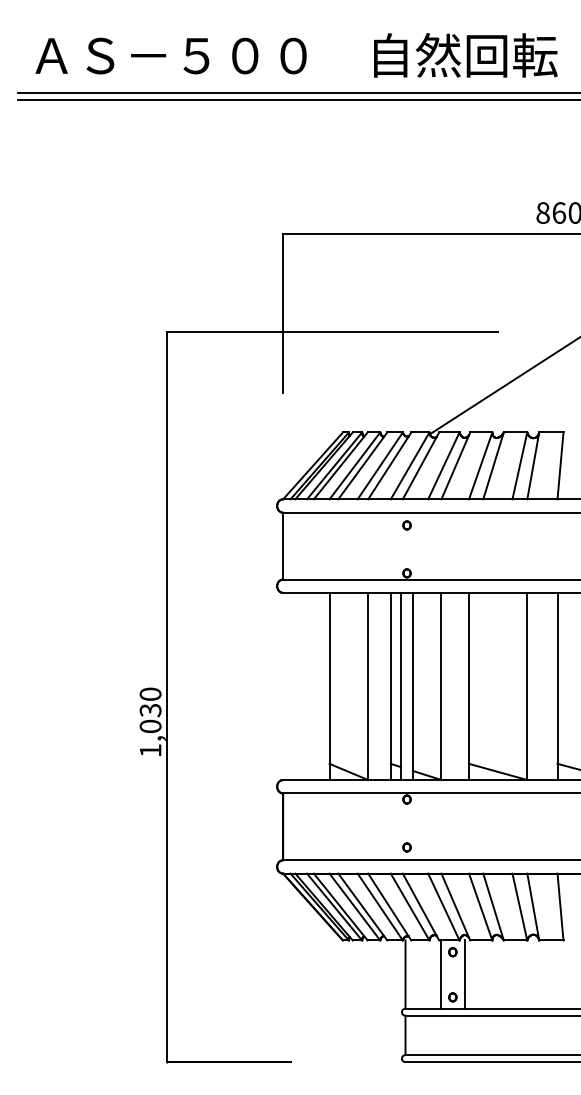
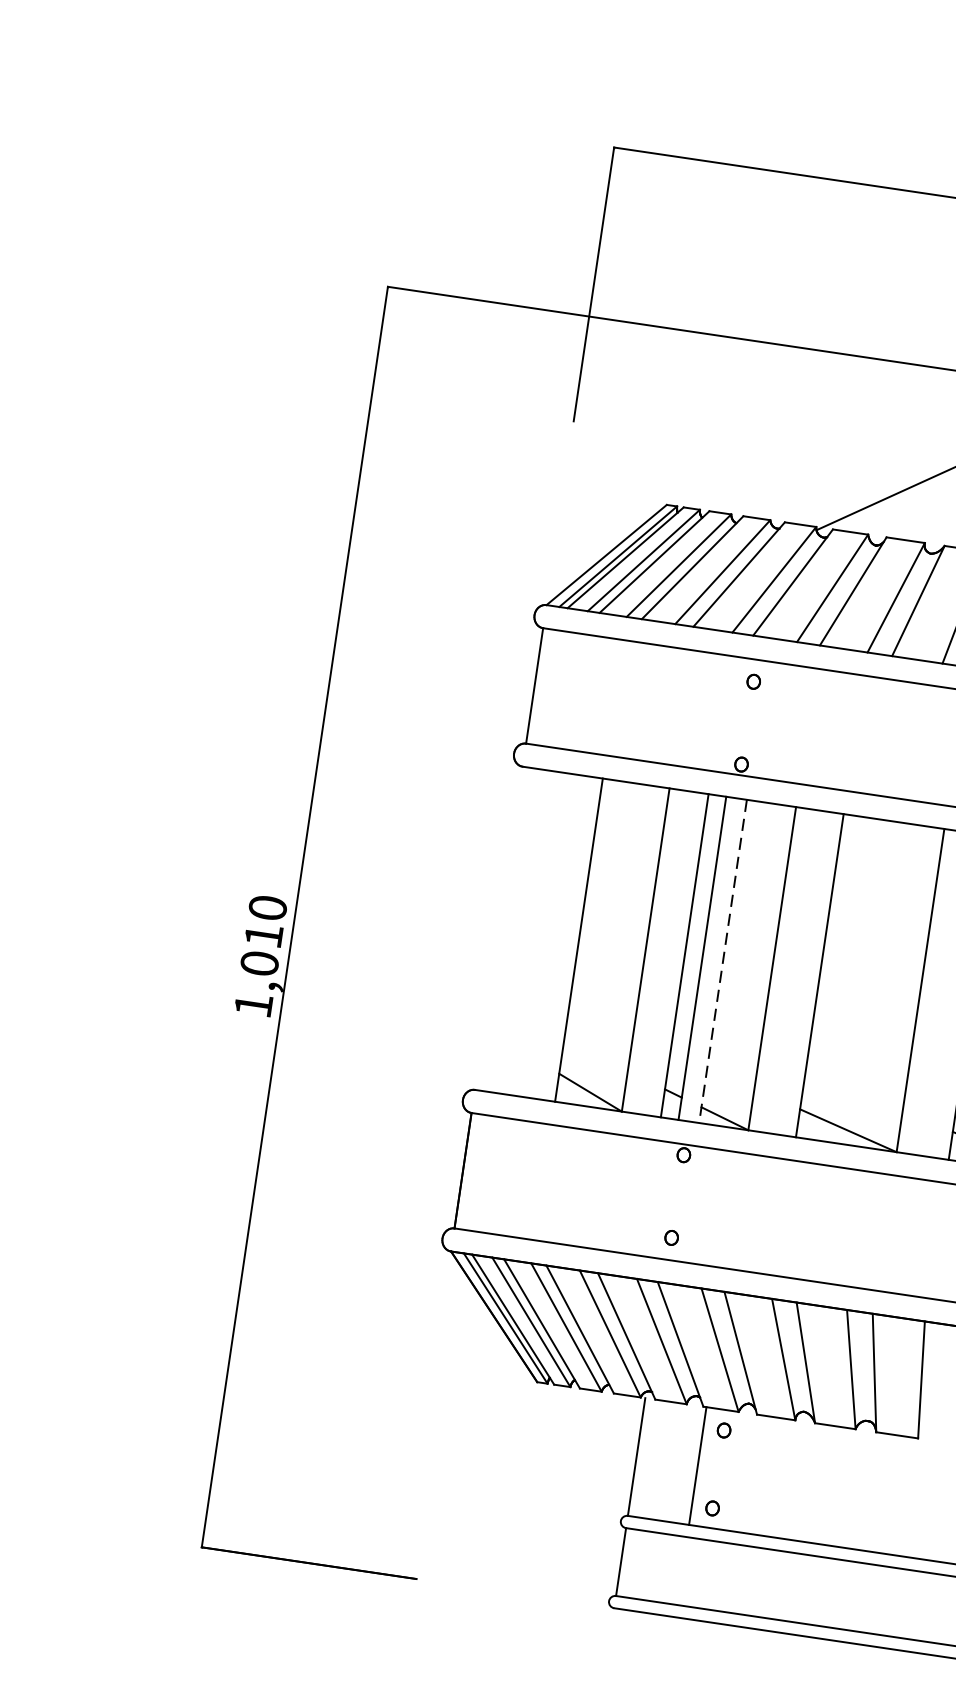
line: (413, 686) -> (723, 961), solid -> dashed
text: (150, 710) -> (263, 935), 1,030 -> 1,010
line: (464, 974) -> (738, 1471), removed

